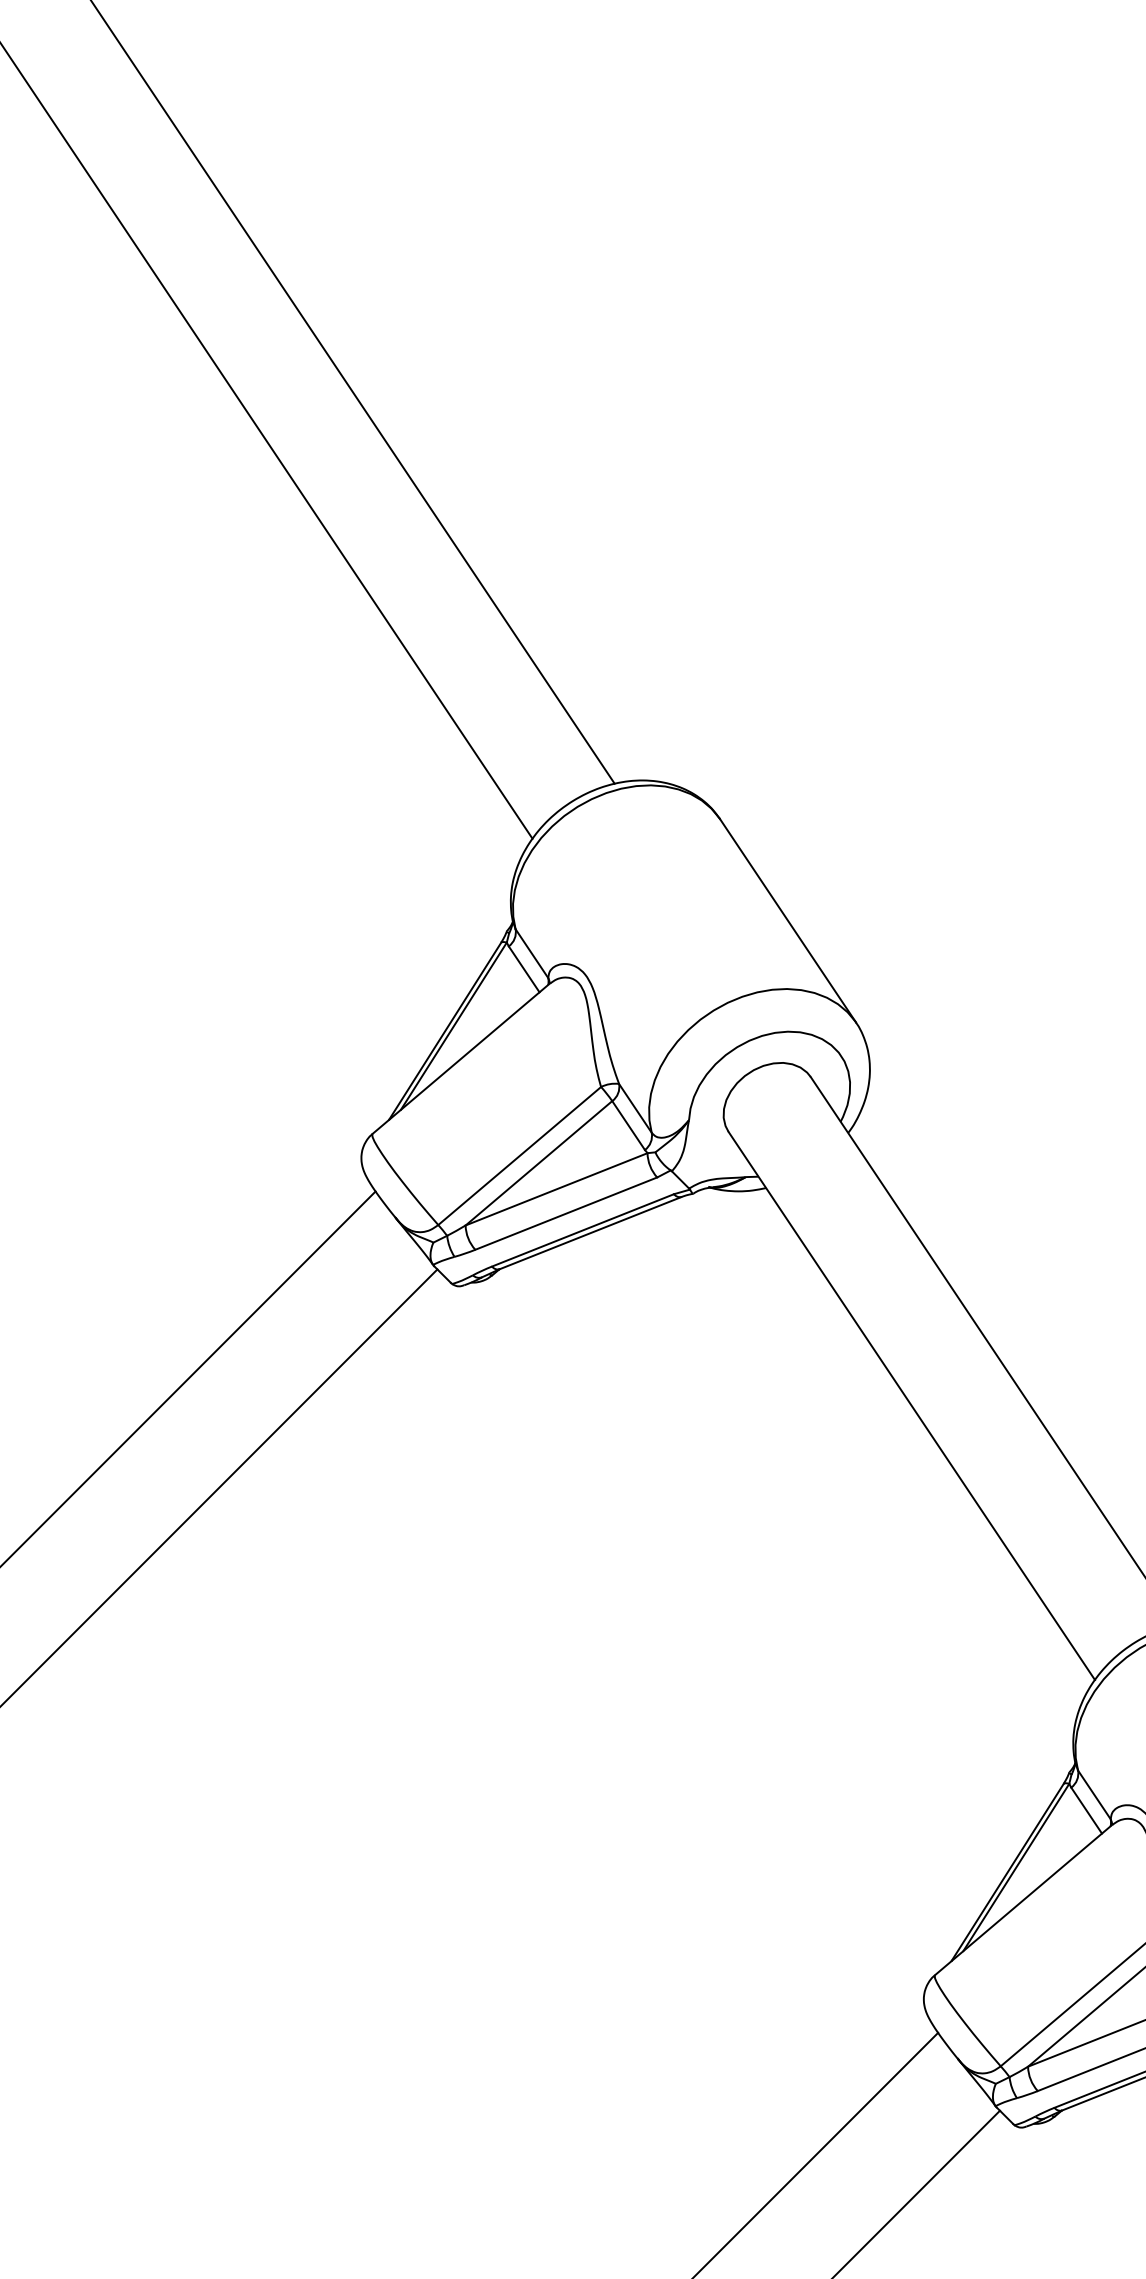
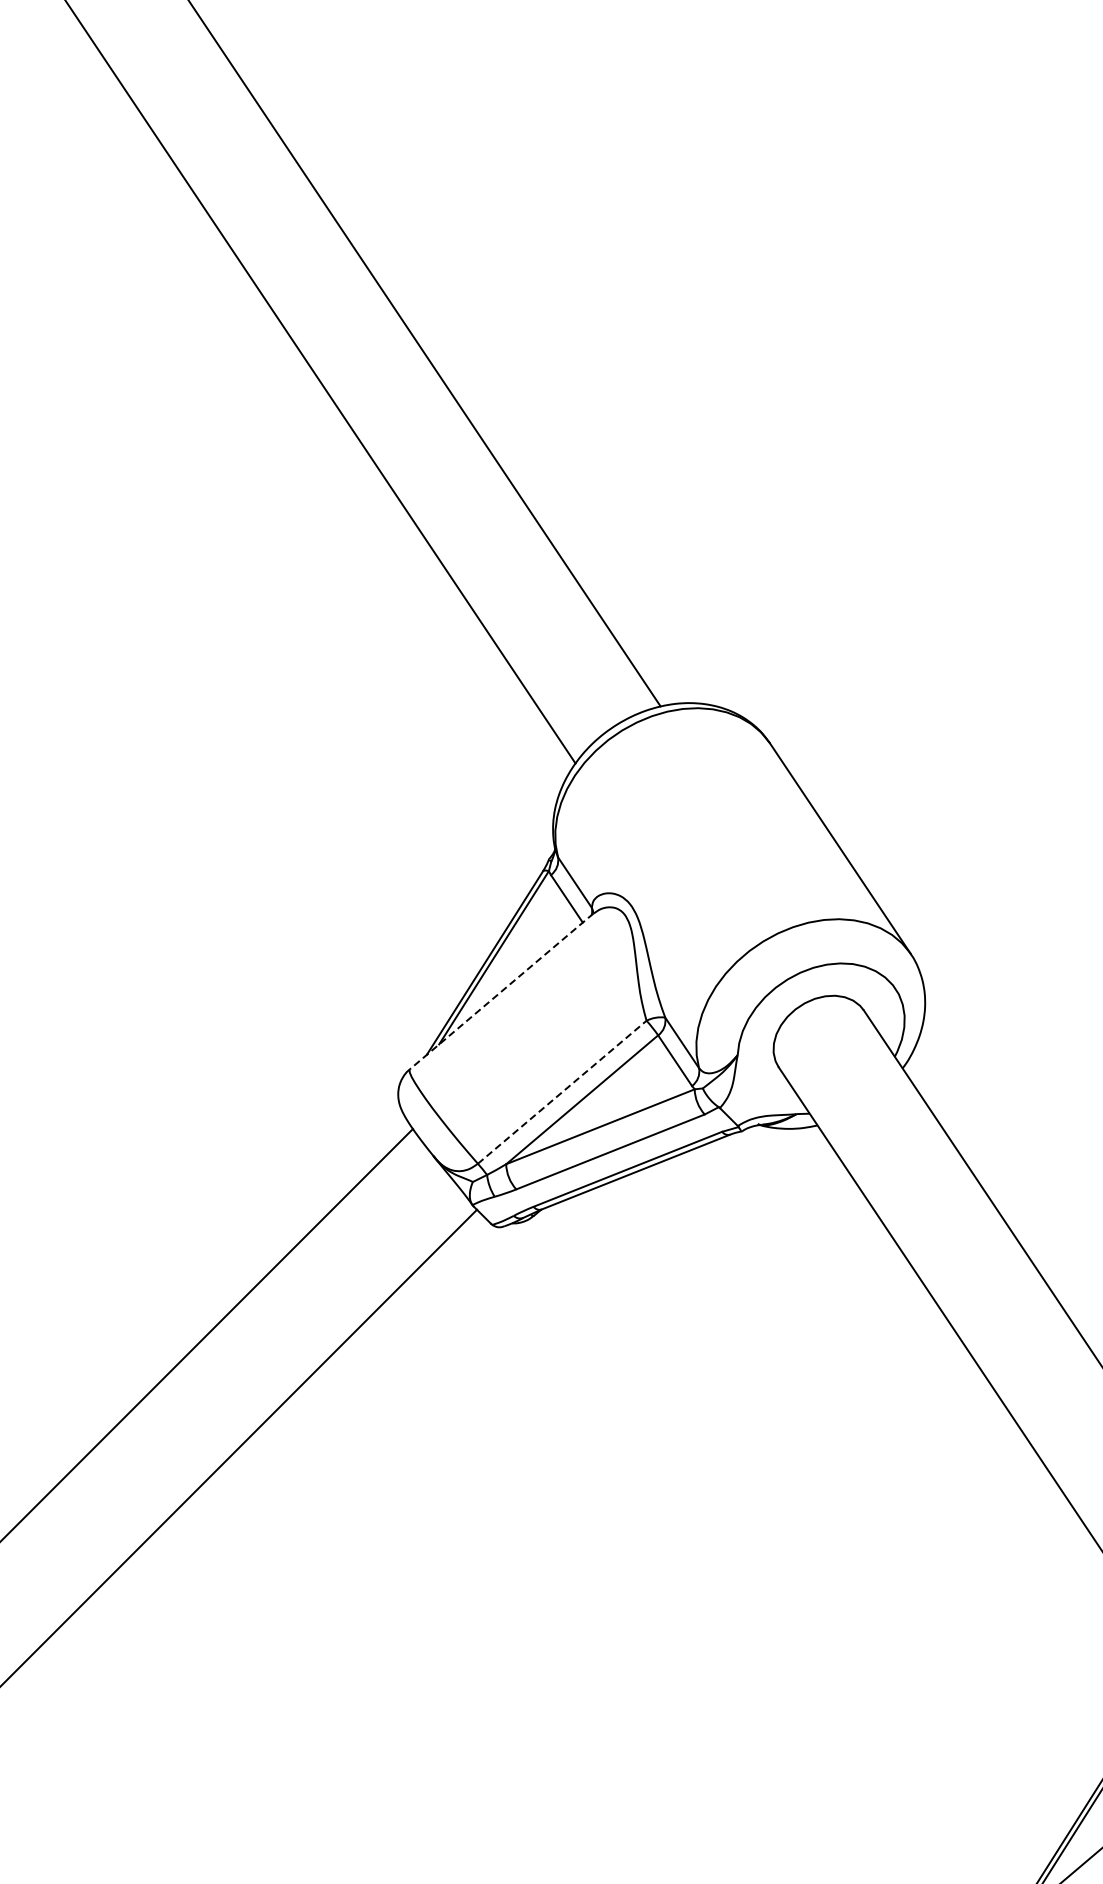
line: (460, 1059) -> (500, 992), solid -> dashed
line: (519, 1156) -> (562, 1092), solid -> dashed

